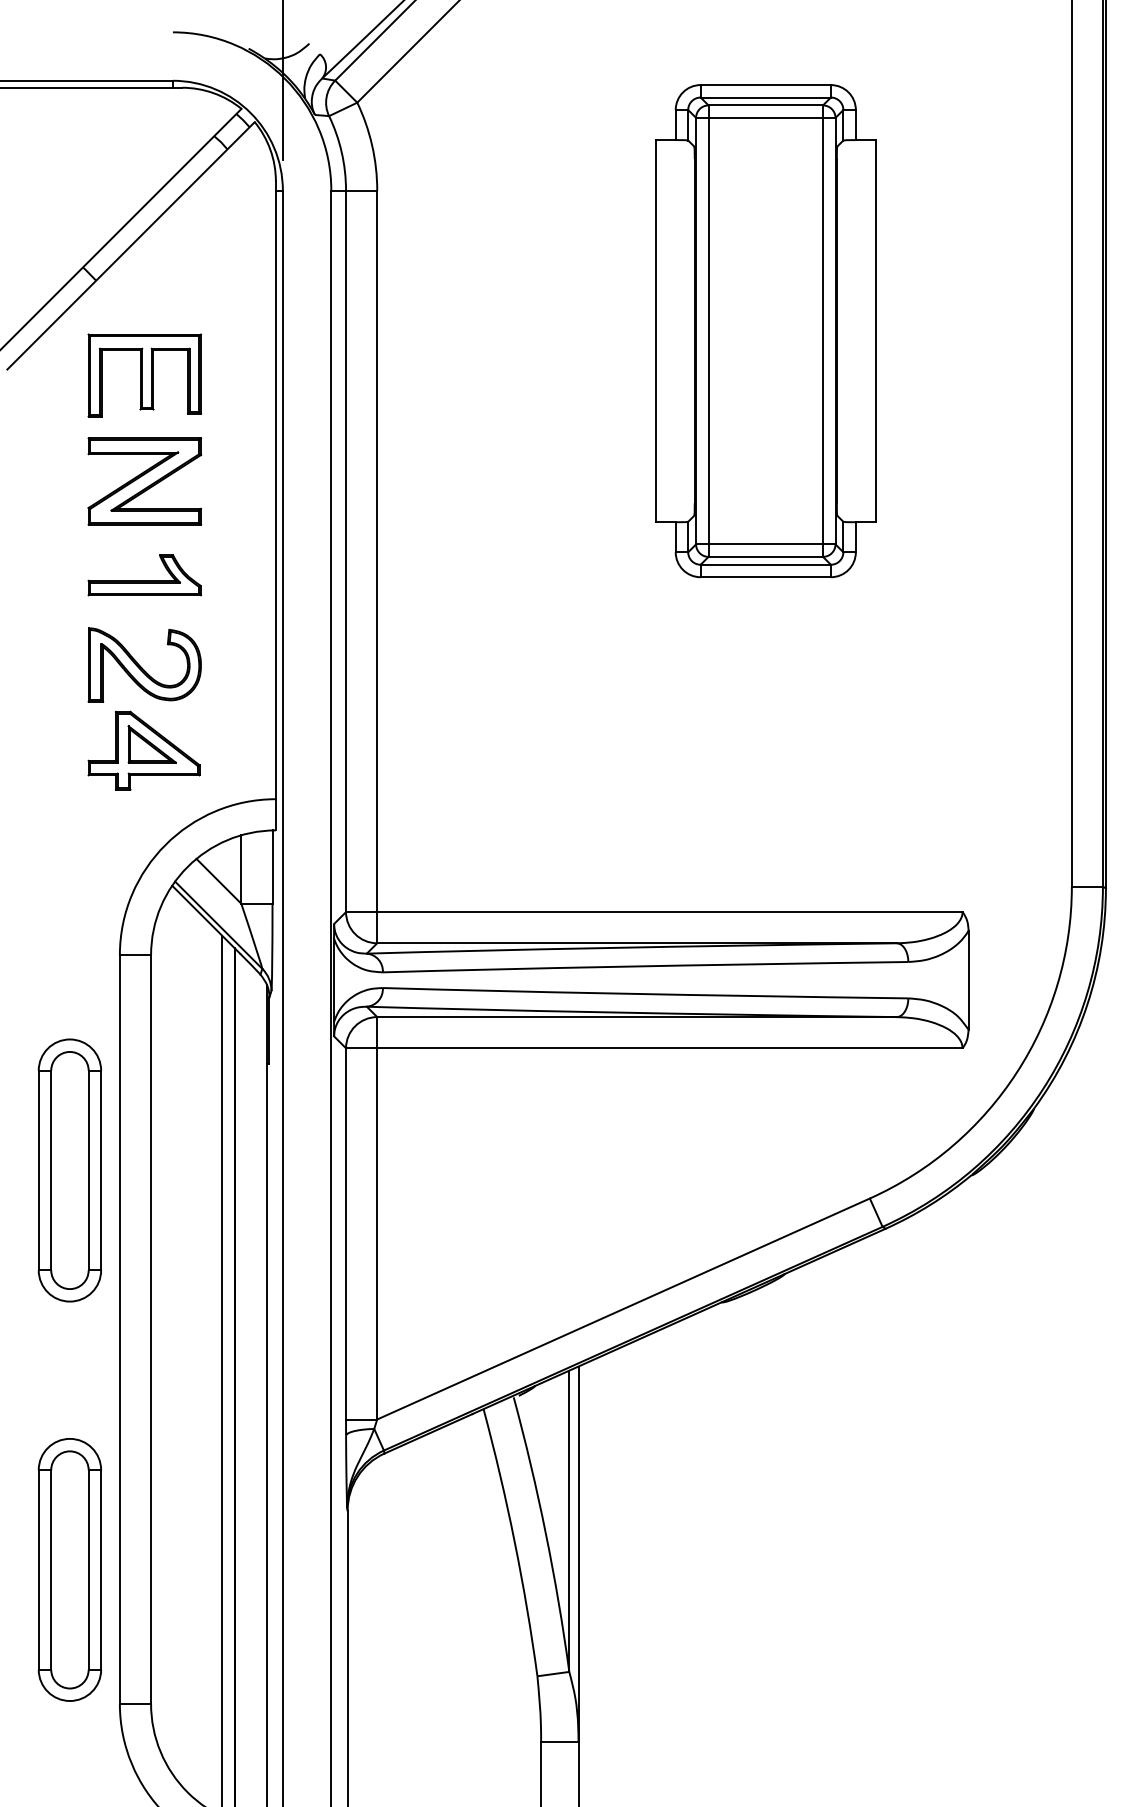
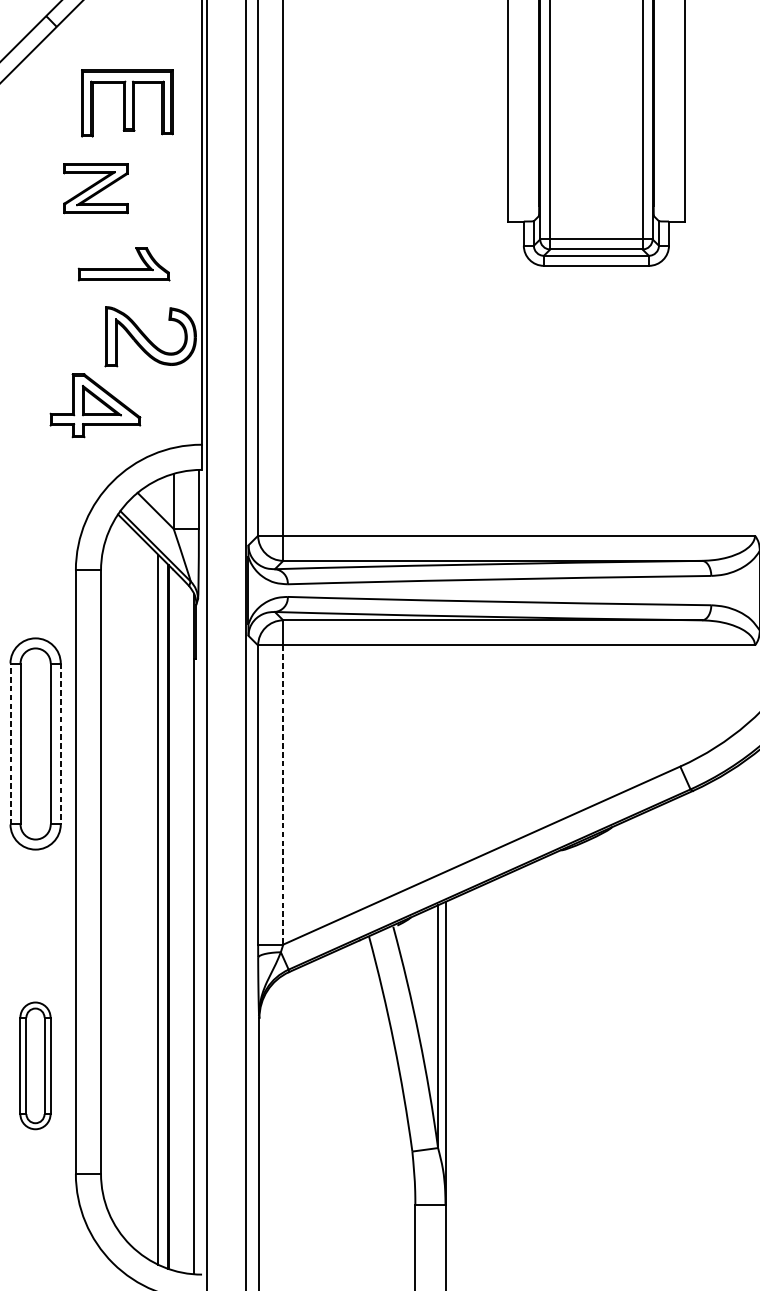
part: (144, 375) -> (127, 103), moved
part: (144, 481) -> (95, 188), size x0.7
part: (144, 575) -> (123, 264), moved
part: (144, 664) -> (150, 336), moved
line: (38, 1170) -> (10, 743), solid -> dashed
line: (101, 1170) -> (61, 743), solid -> dashed
line: (377, 1233) -> (283, 794), solid -> dashed
part: (69, 1569) -> (35, 1065), size x0.6

